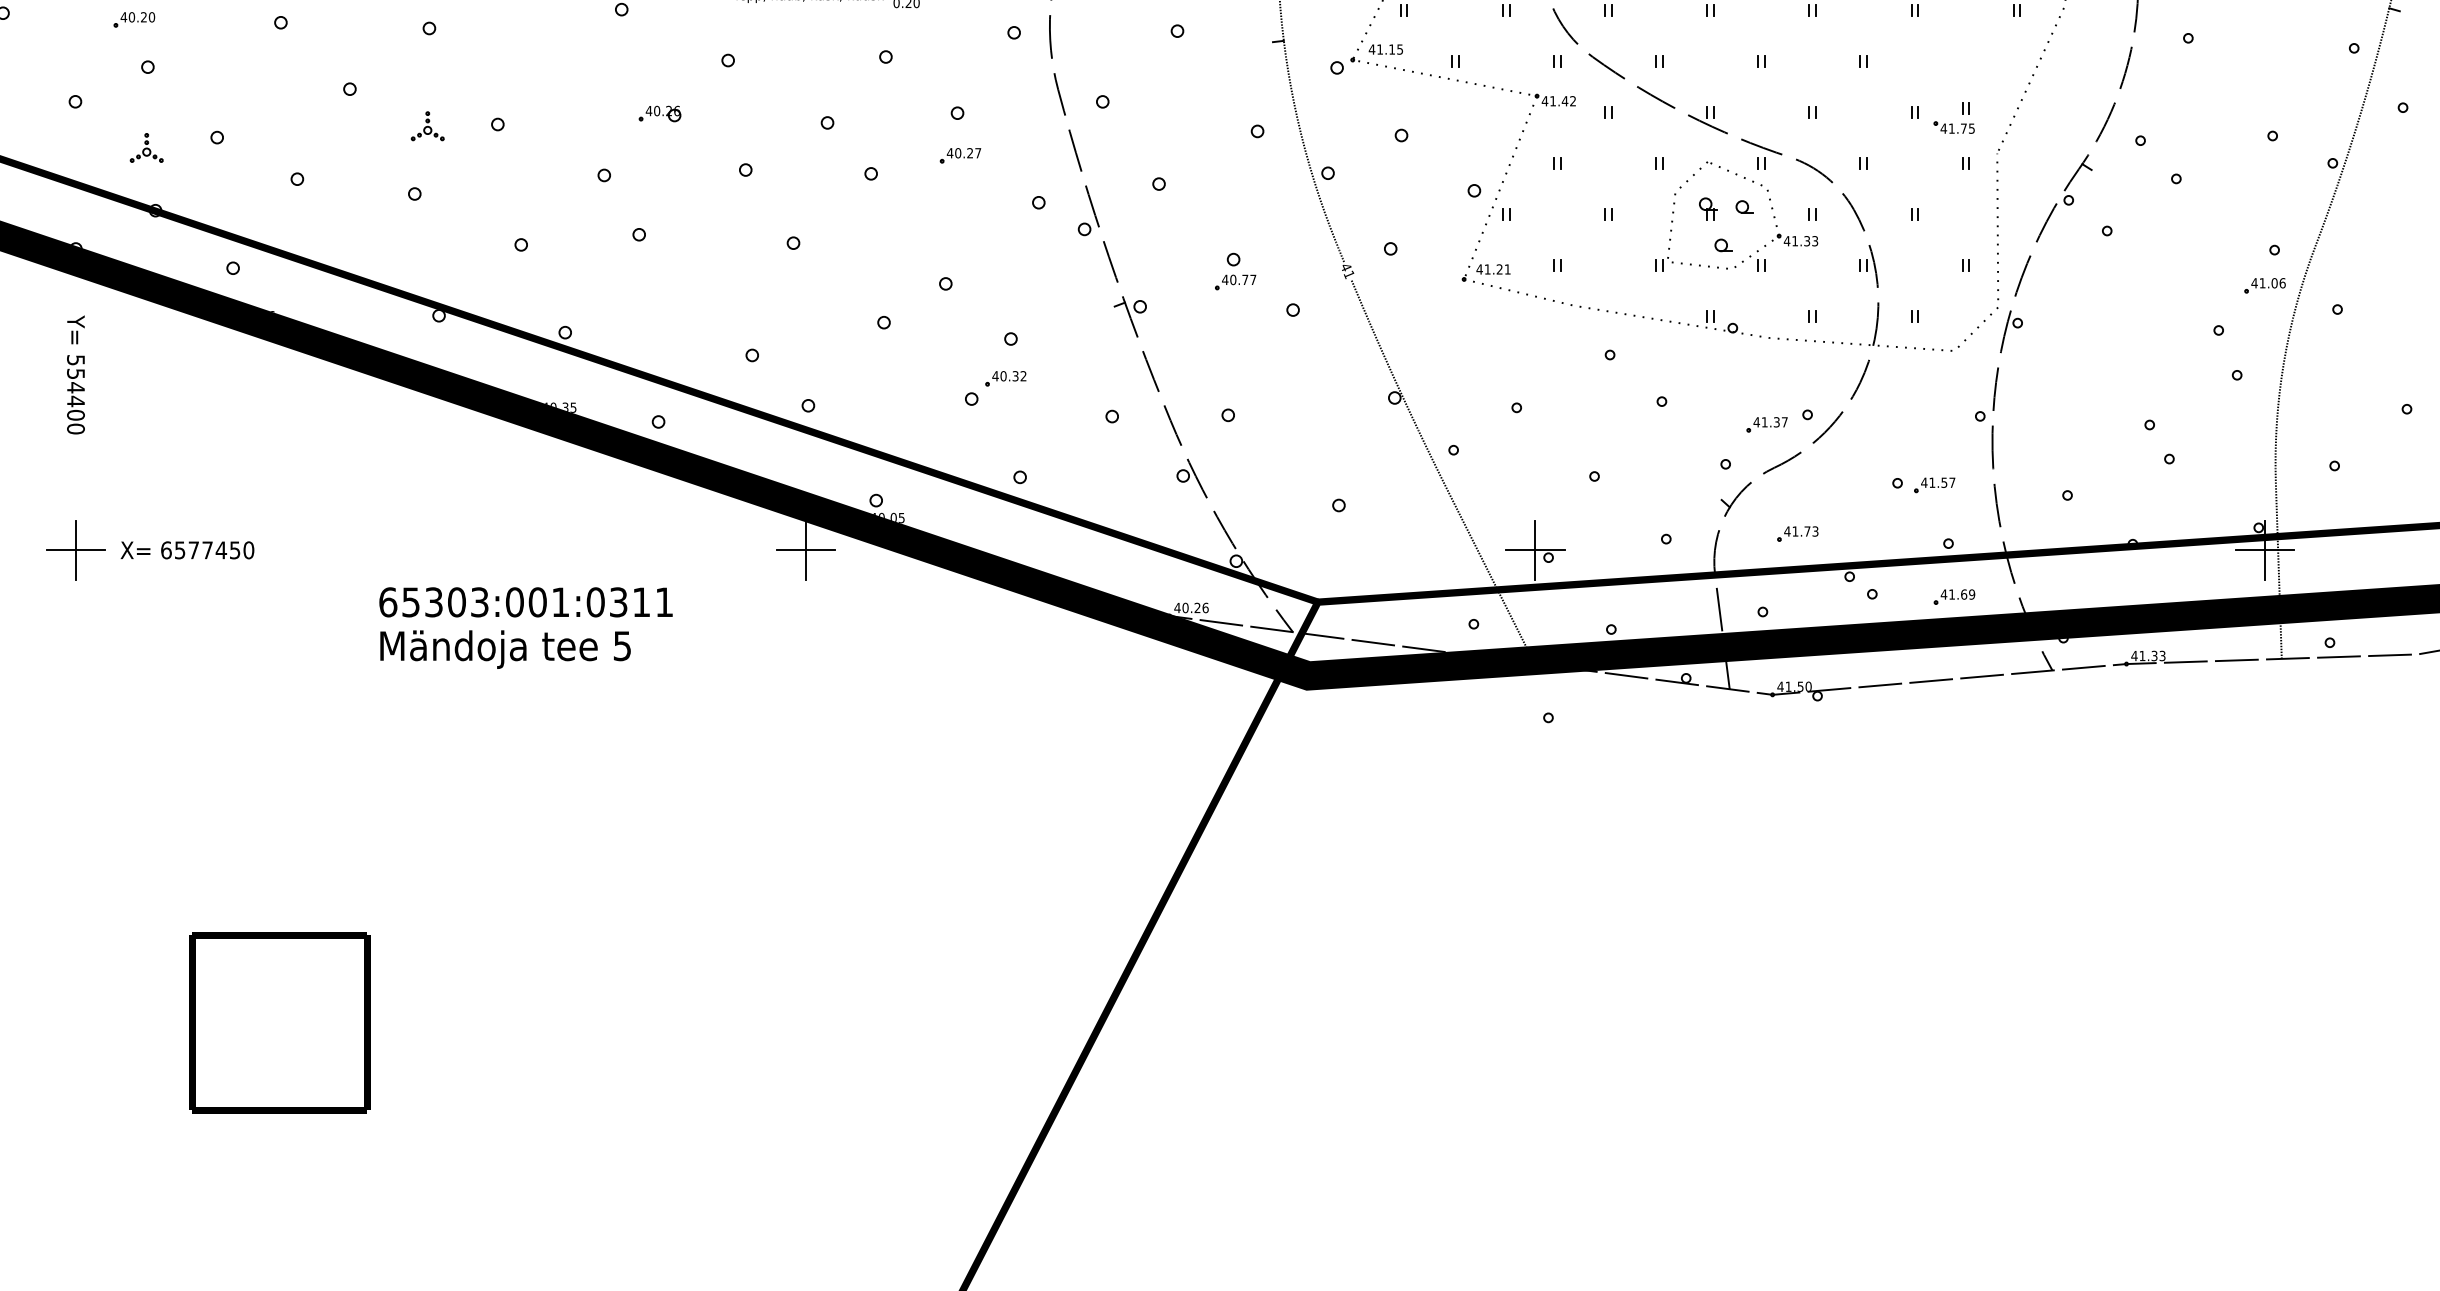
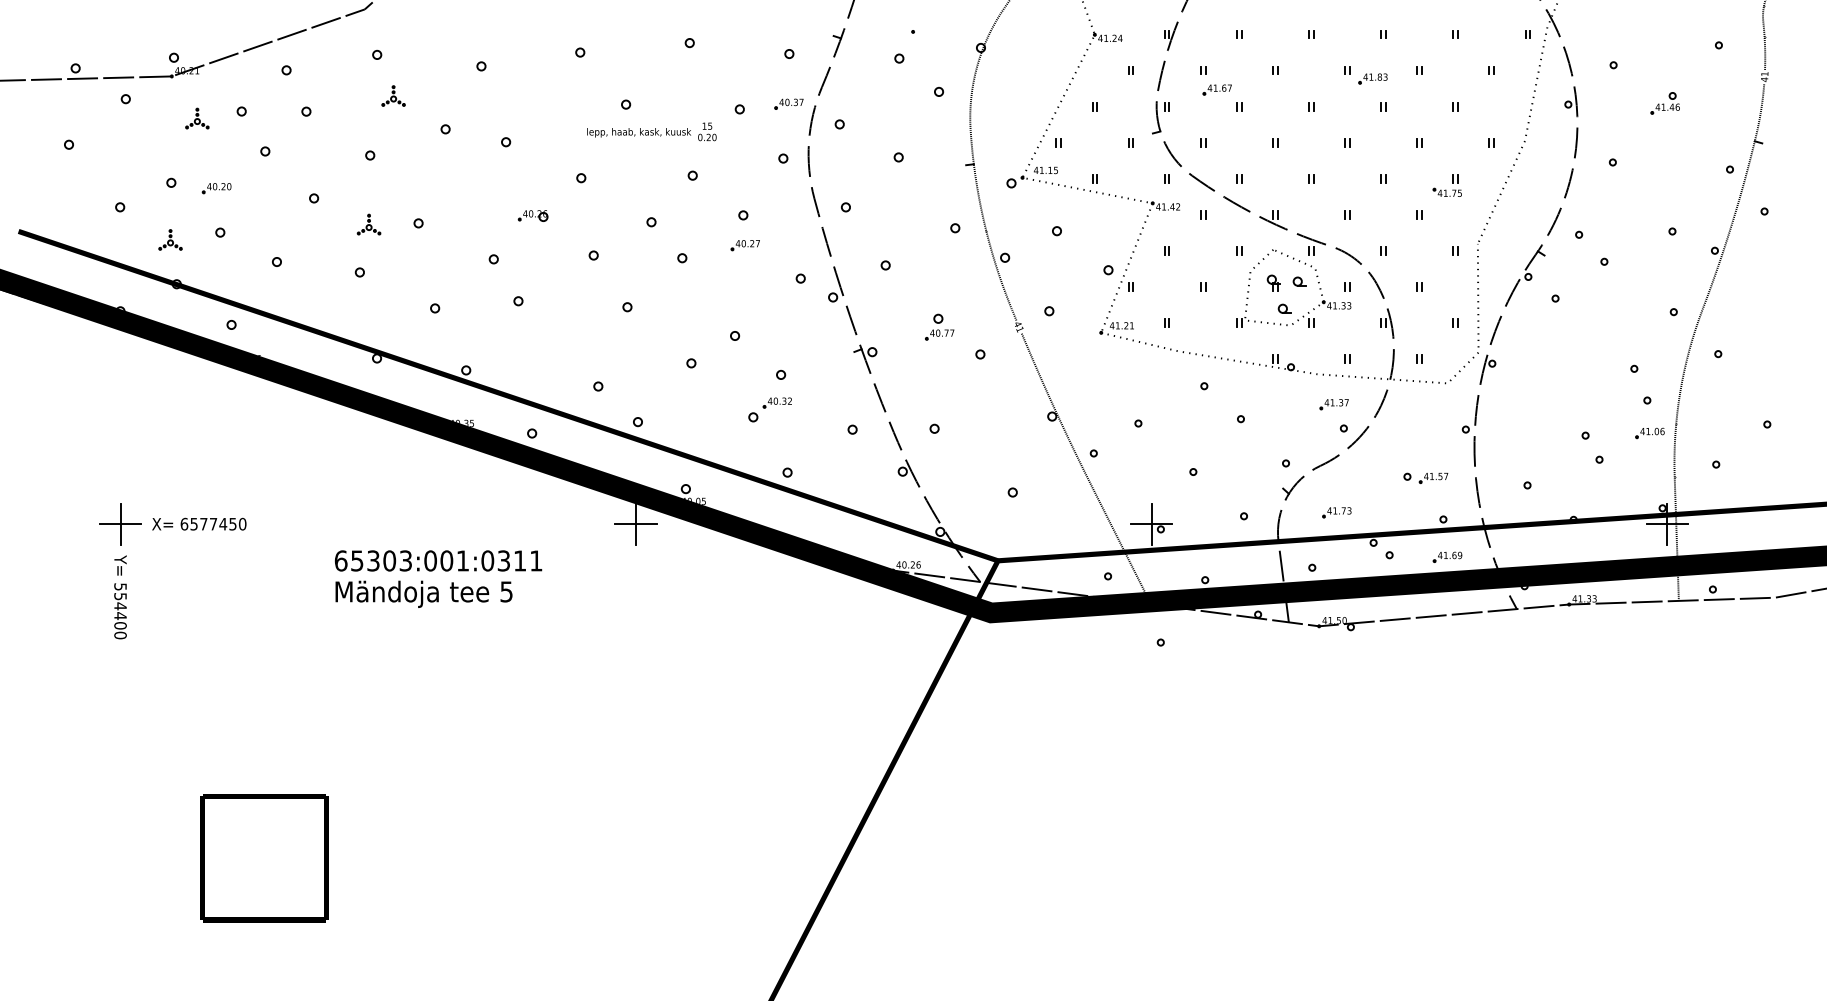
part: (133, 19) -> (216, 188), moved
part: (1952, 117) -> (1446, 185), moved
part: (2264, 286) -> (1649, 433), moved
text: (75, 375) -> (120, 597), moved
part: (1766, 424) -> (1333, 404), moved

